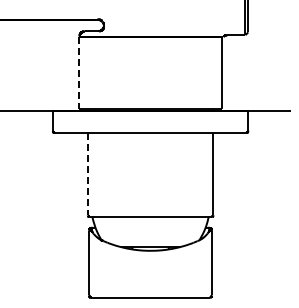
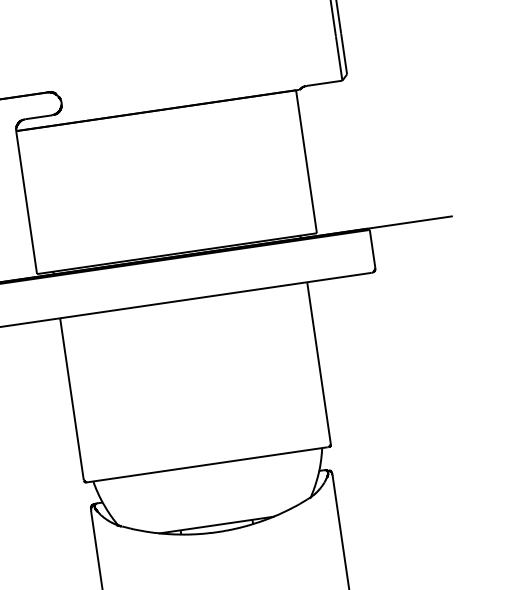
line: (79, 73) -> (26, 203), dashed -> solid
line: (87, 174) -> (71, 400), dashed -> solid

